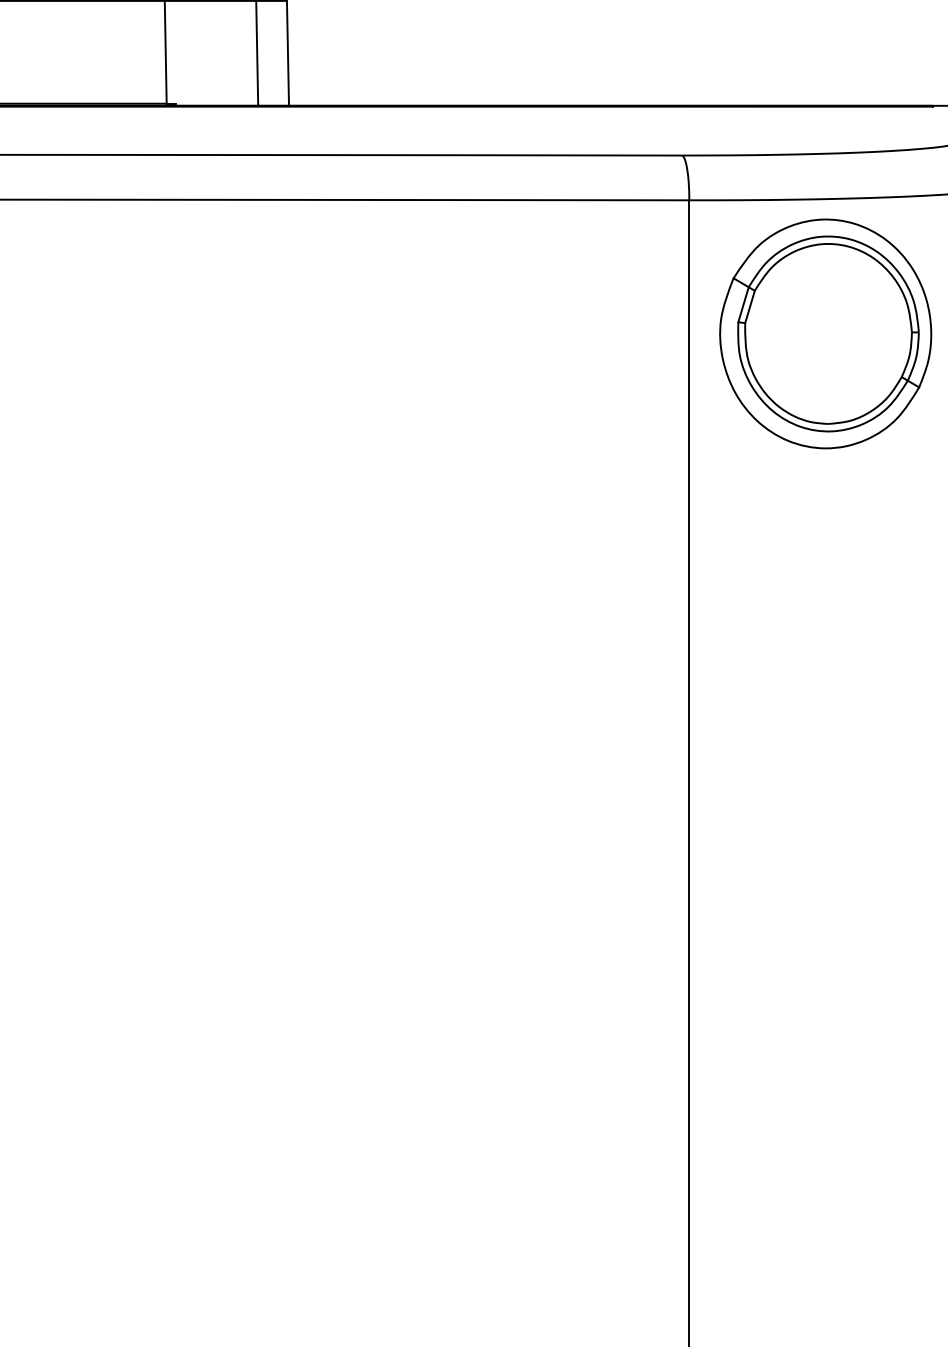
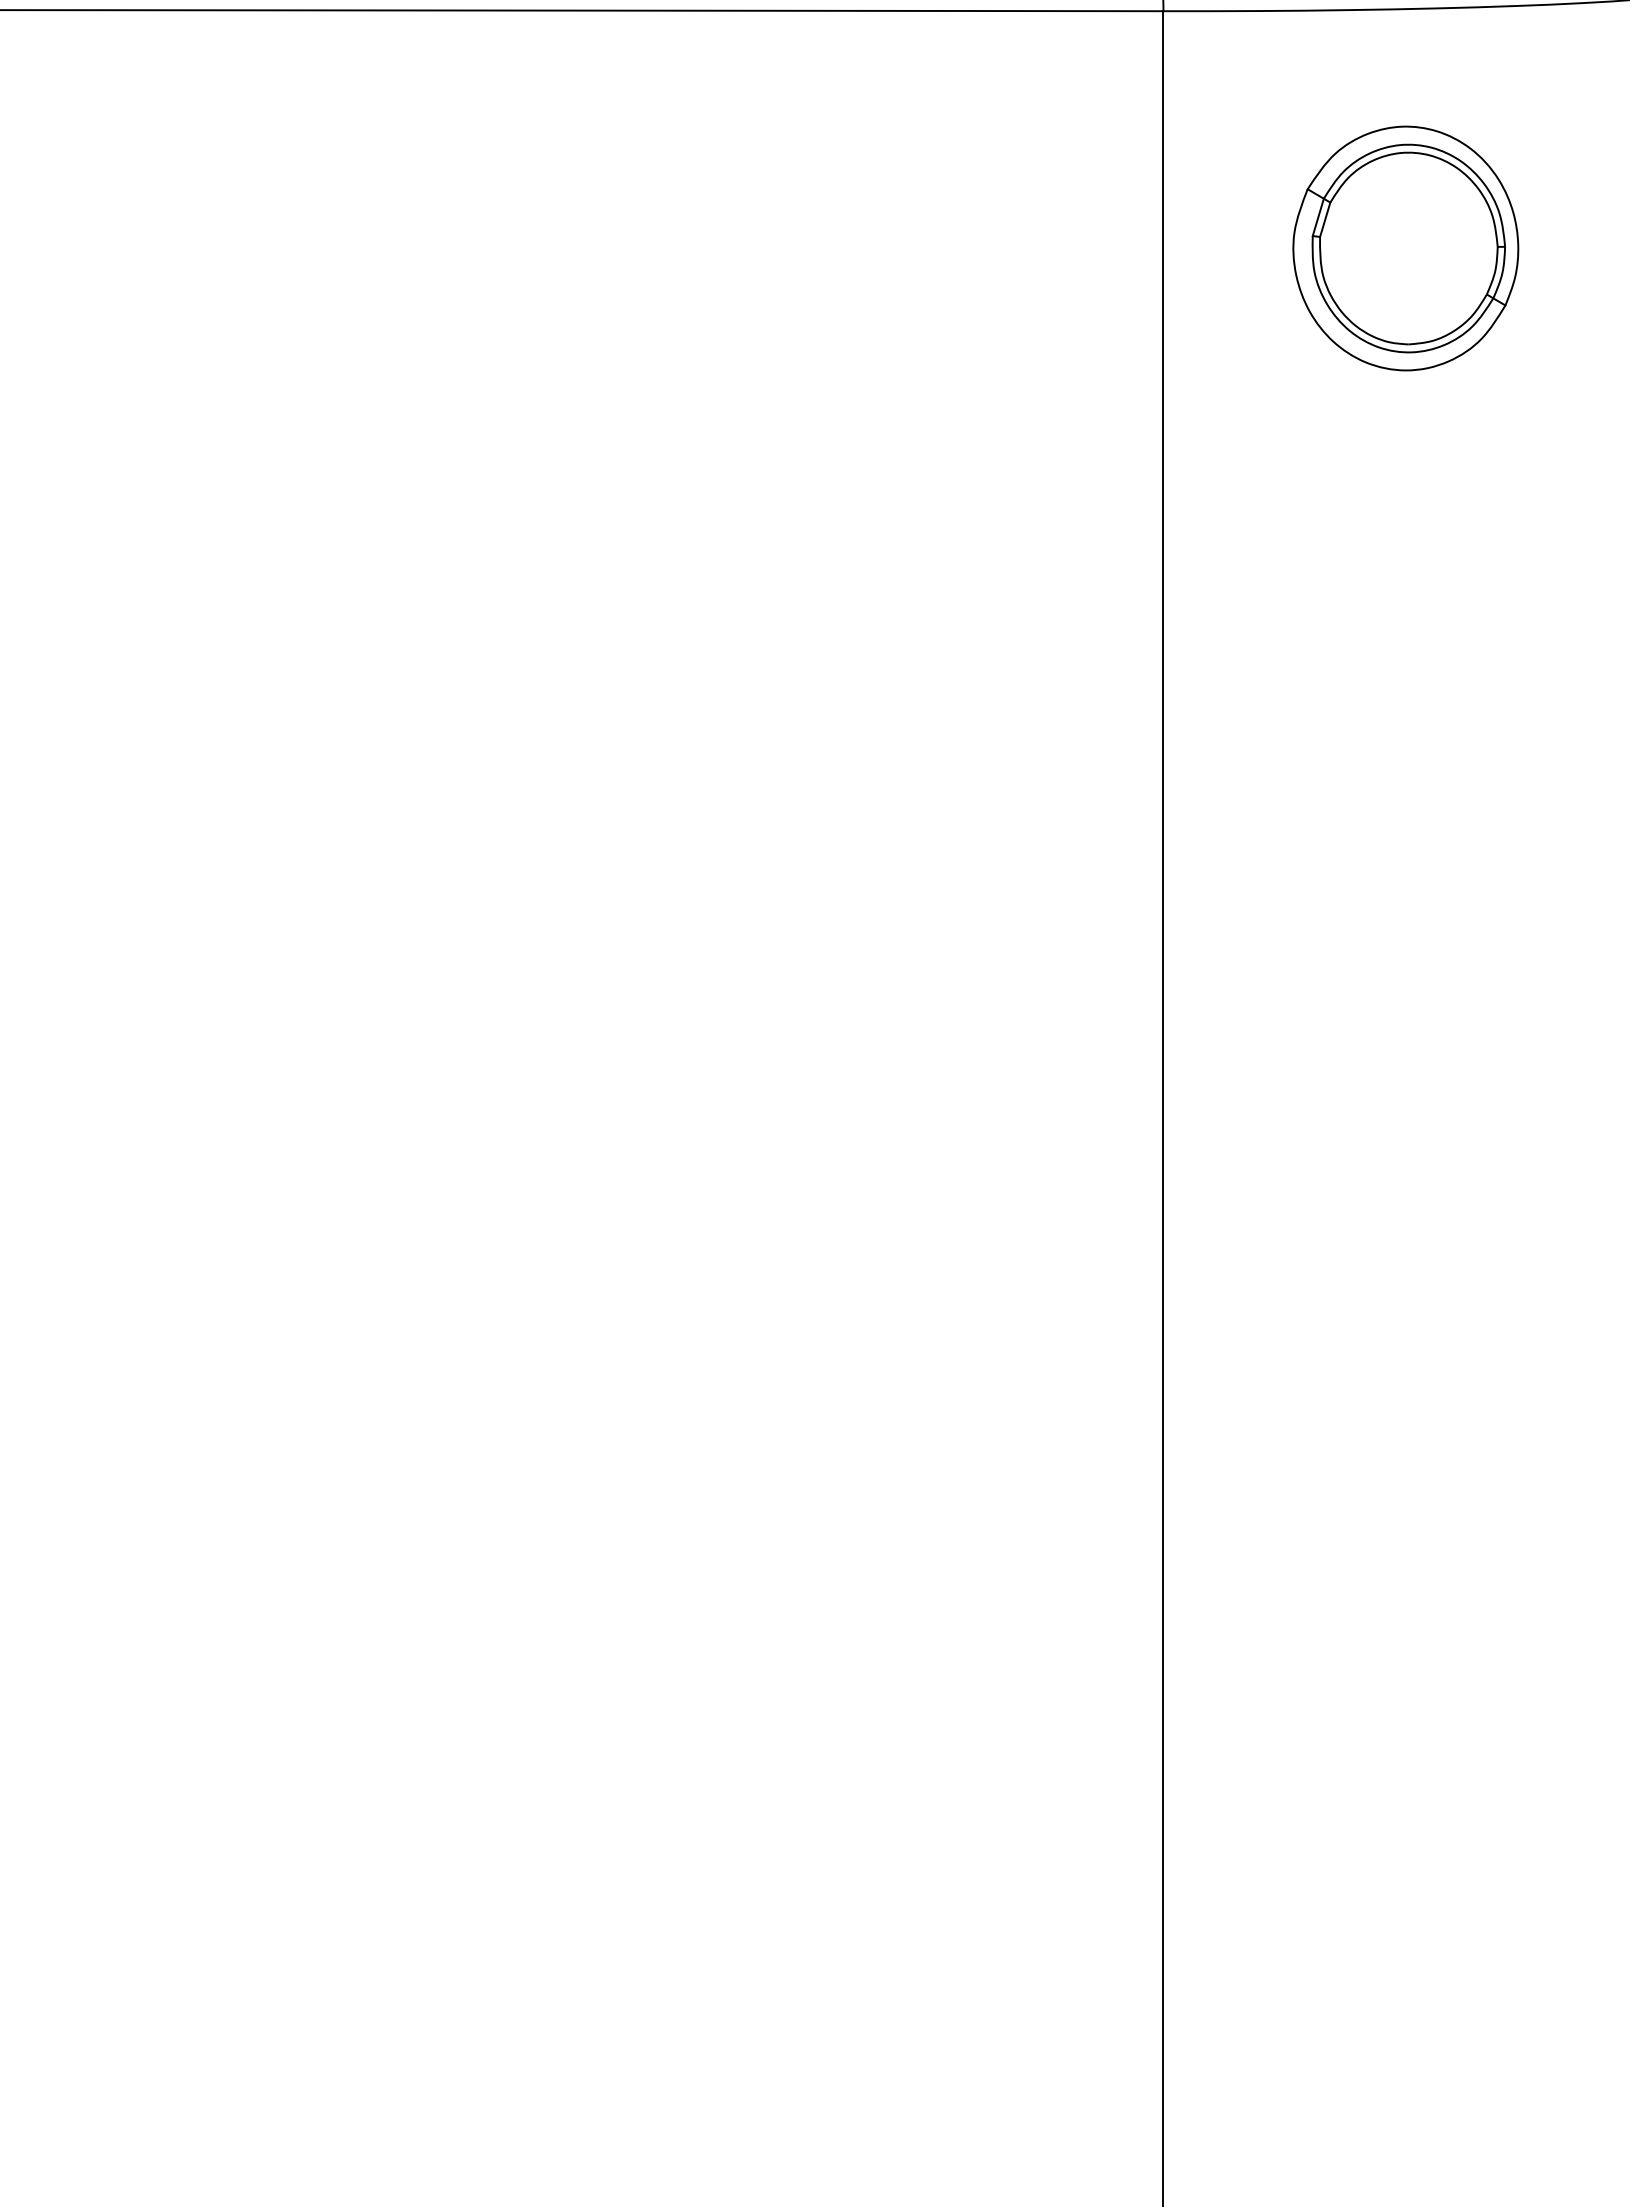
part: (825, 333) -> (1405, 247), size x0.6

